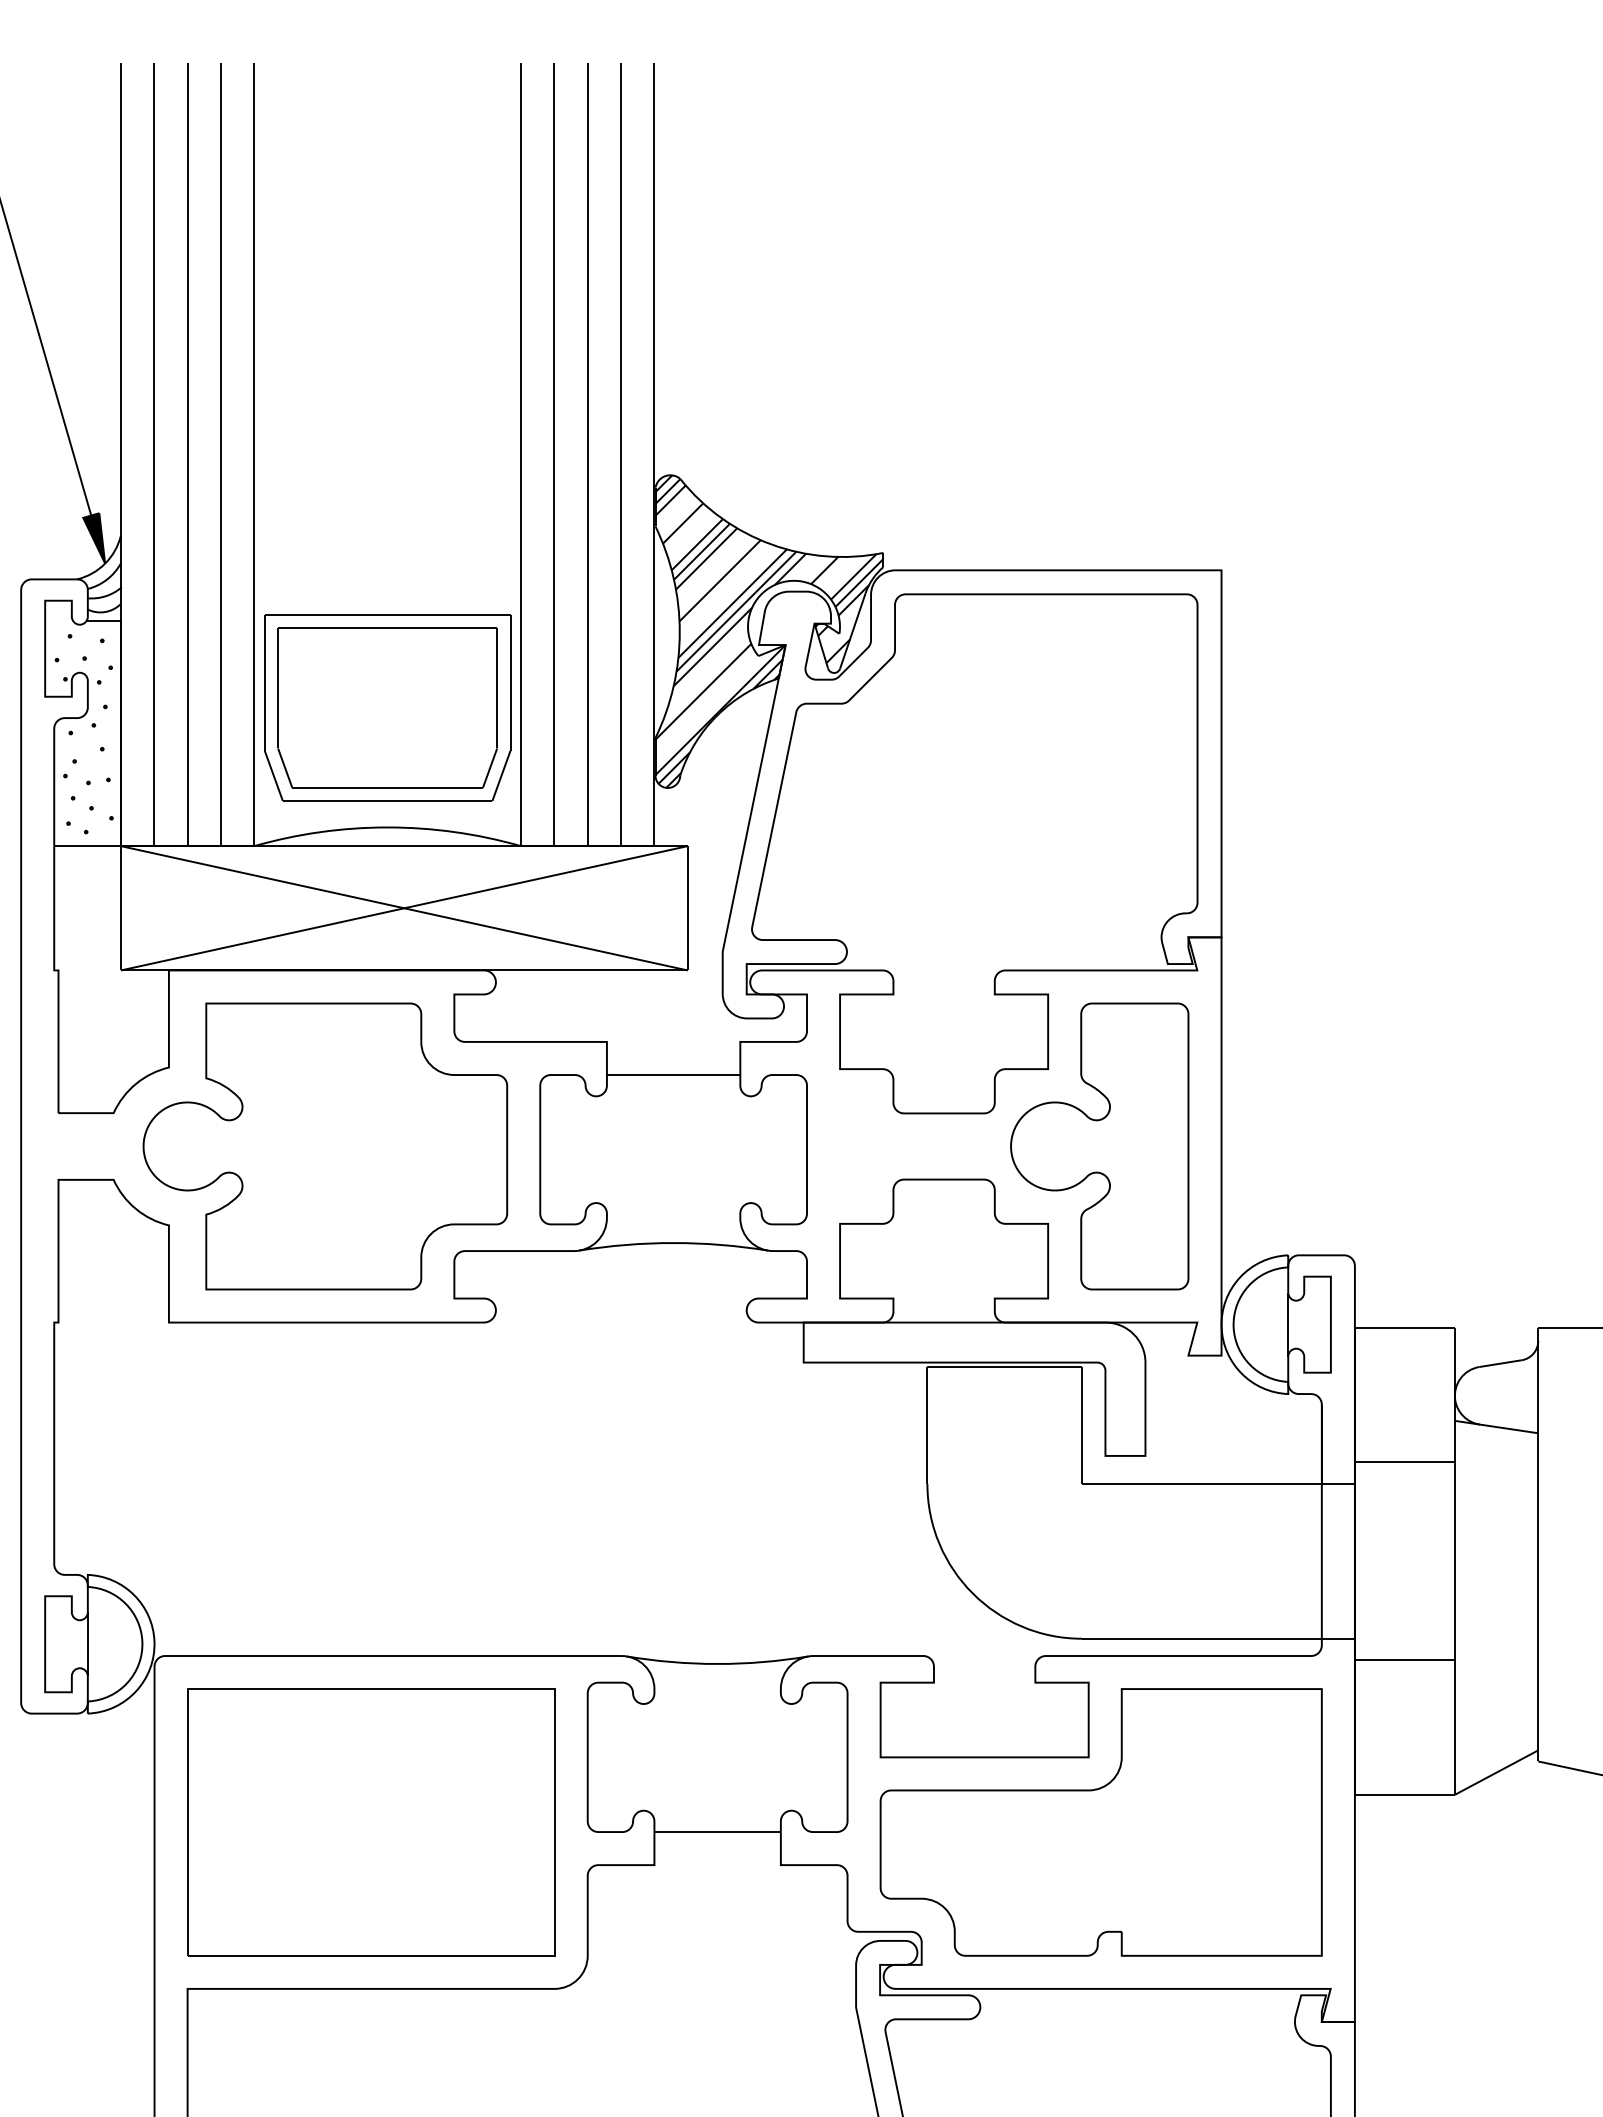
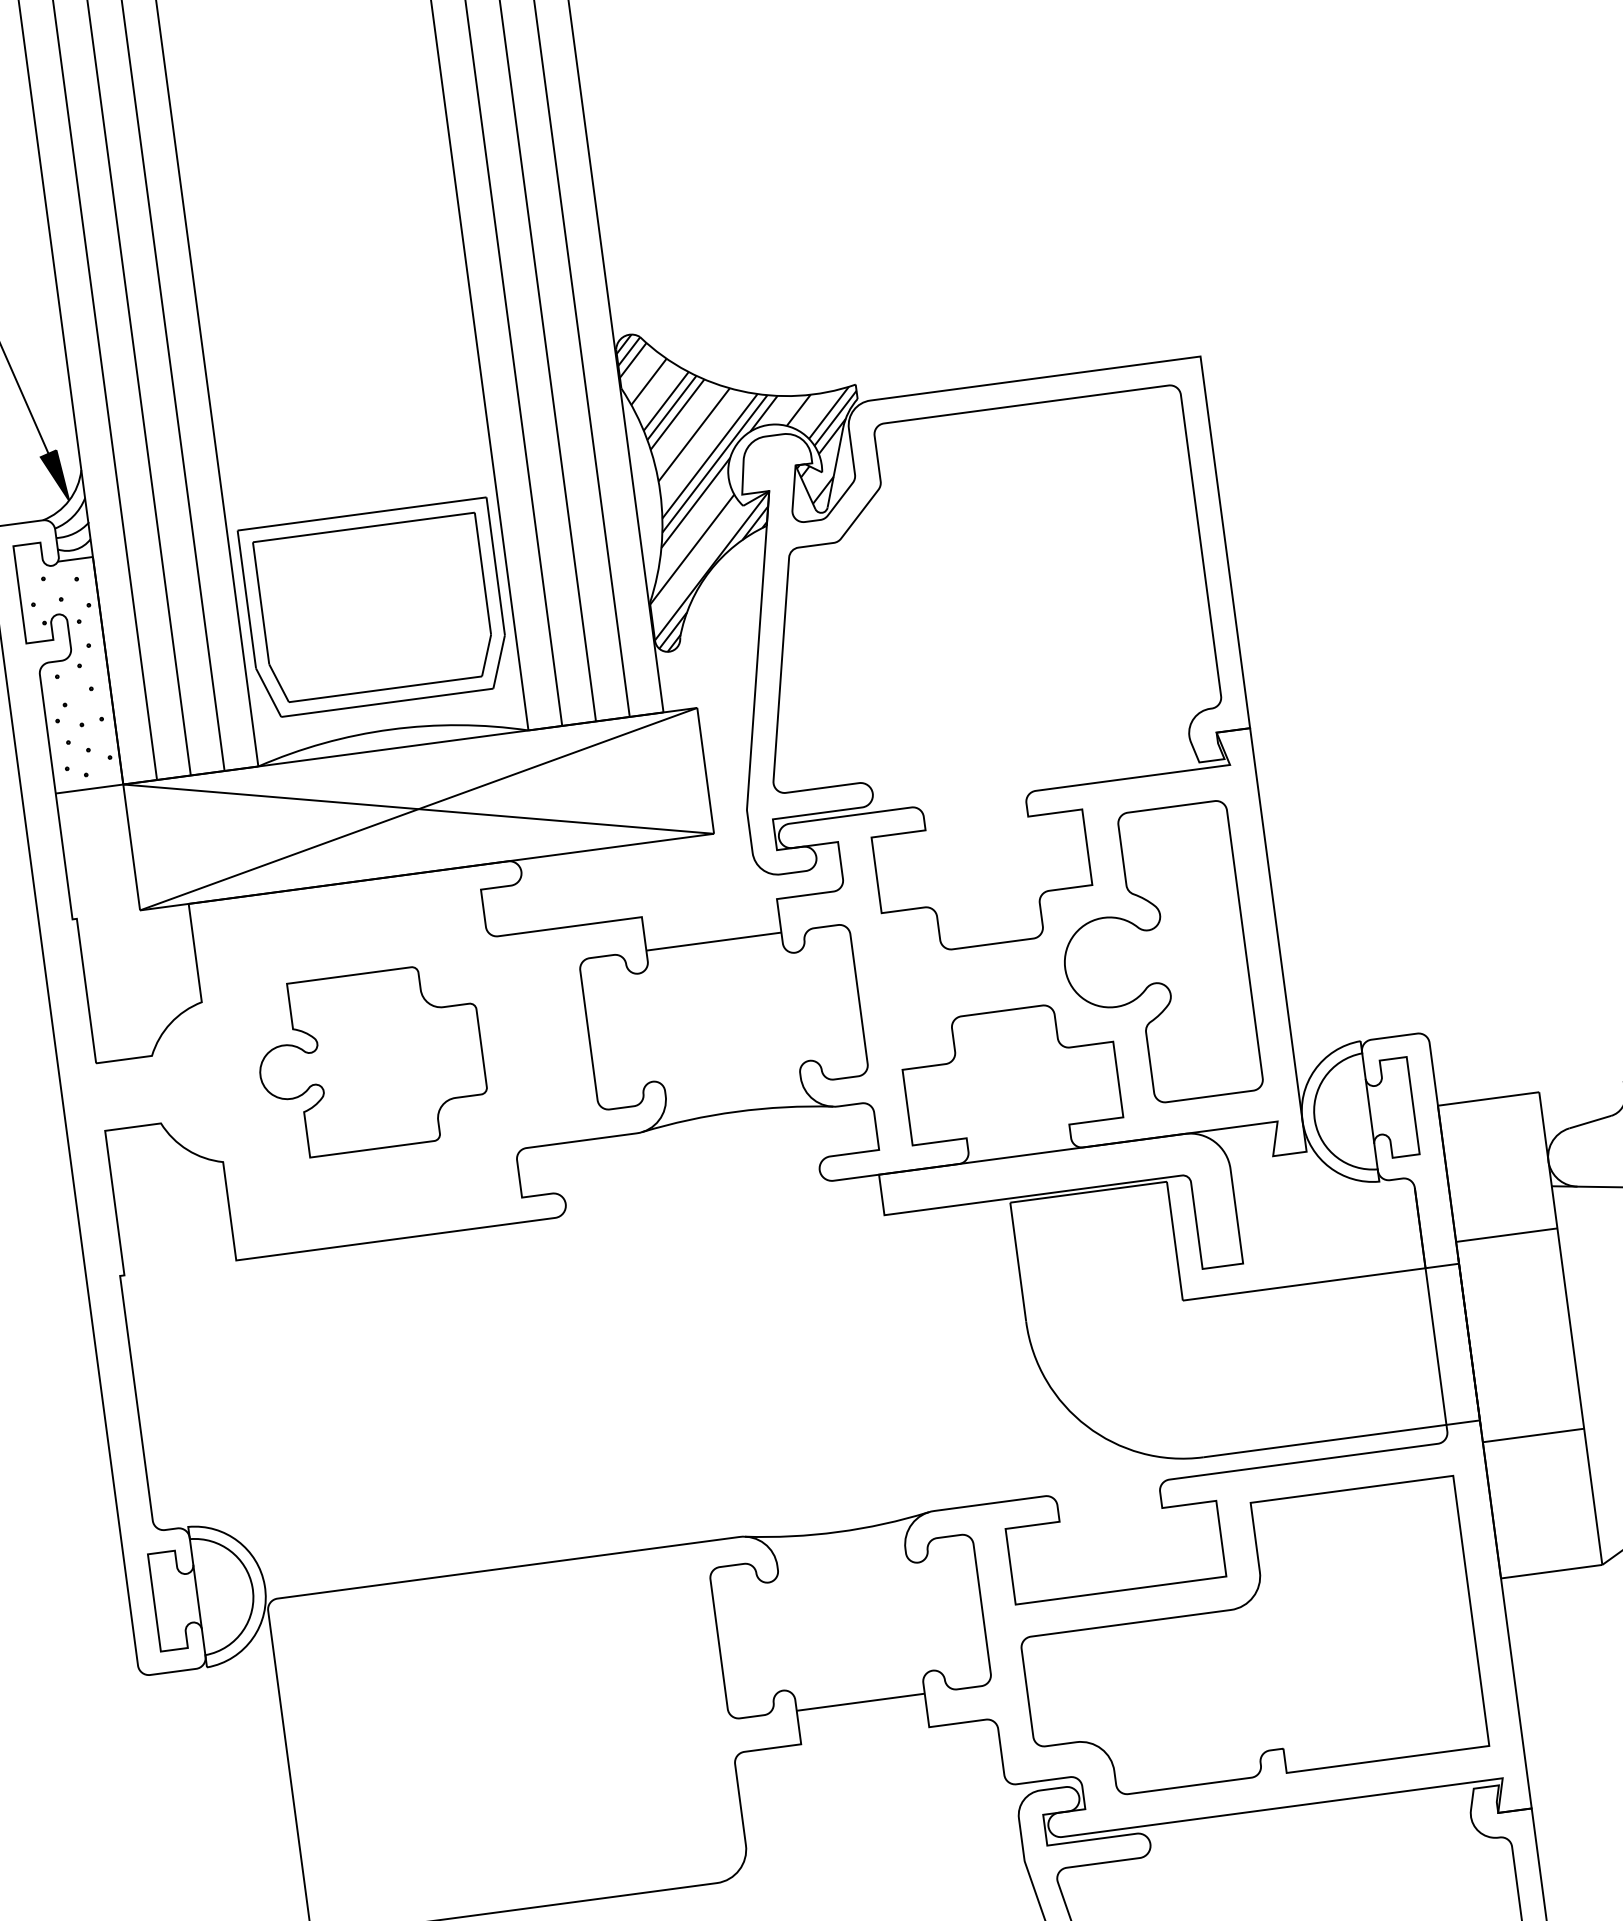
part: (325, 1146) -> (371, 1061), size x0.6
part: (371, 1822) -> (508, 1739), removed

